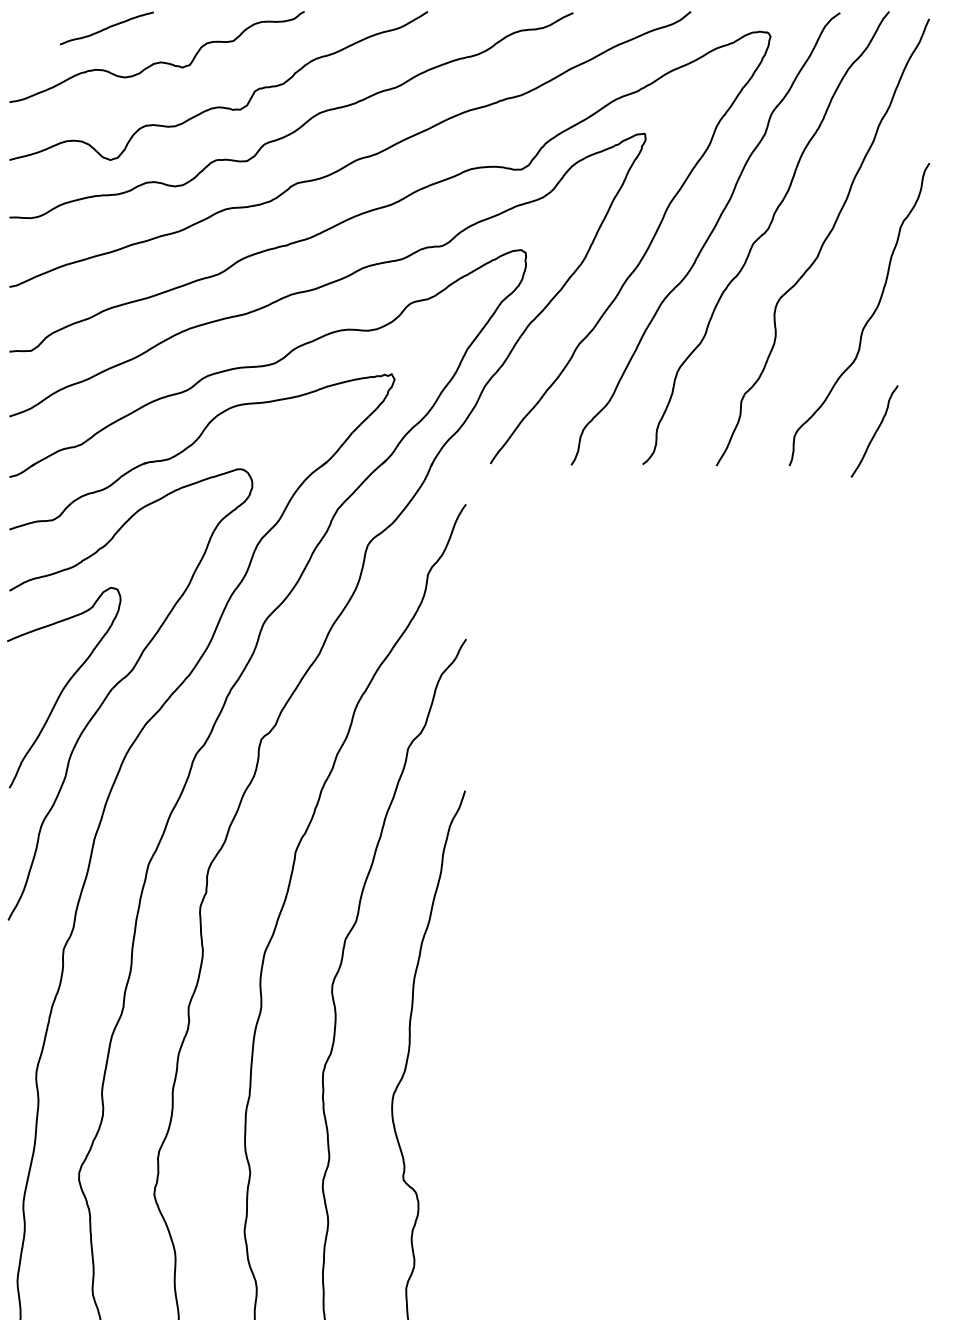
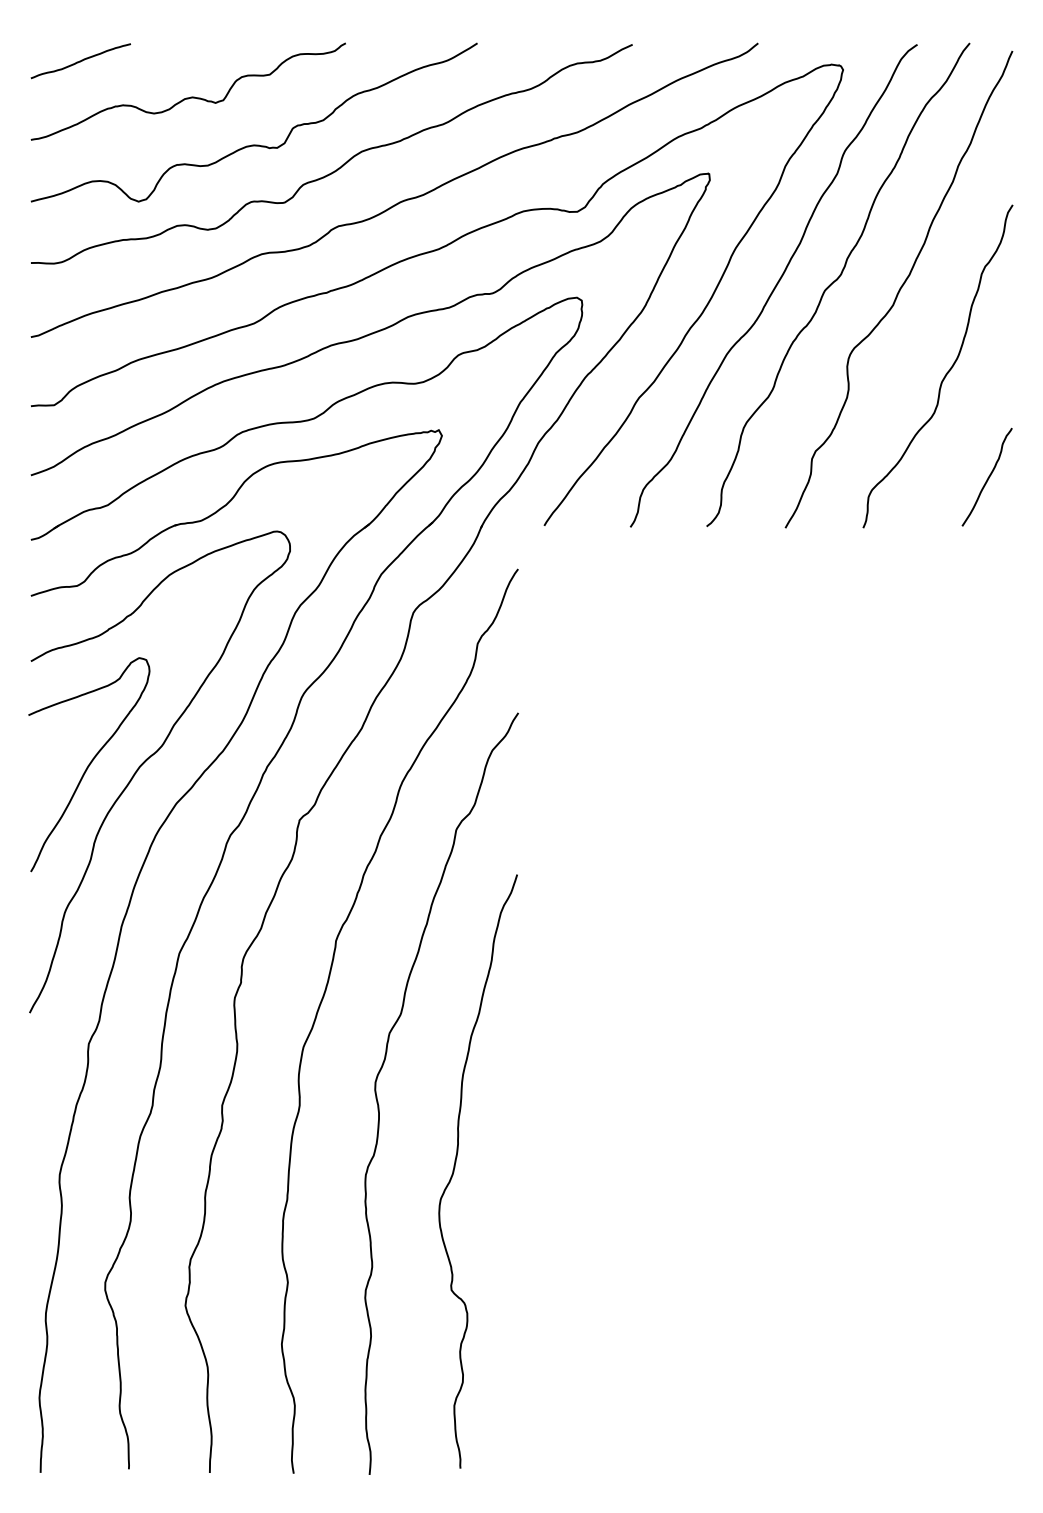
curve: (106, 28) -> (80, 61), moved
curve: (874, 431) -> (987, 477), moved

